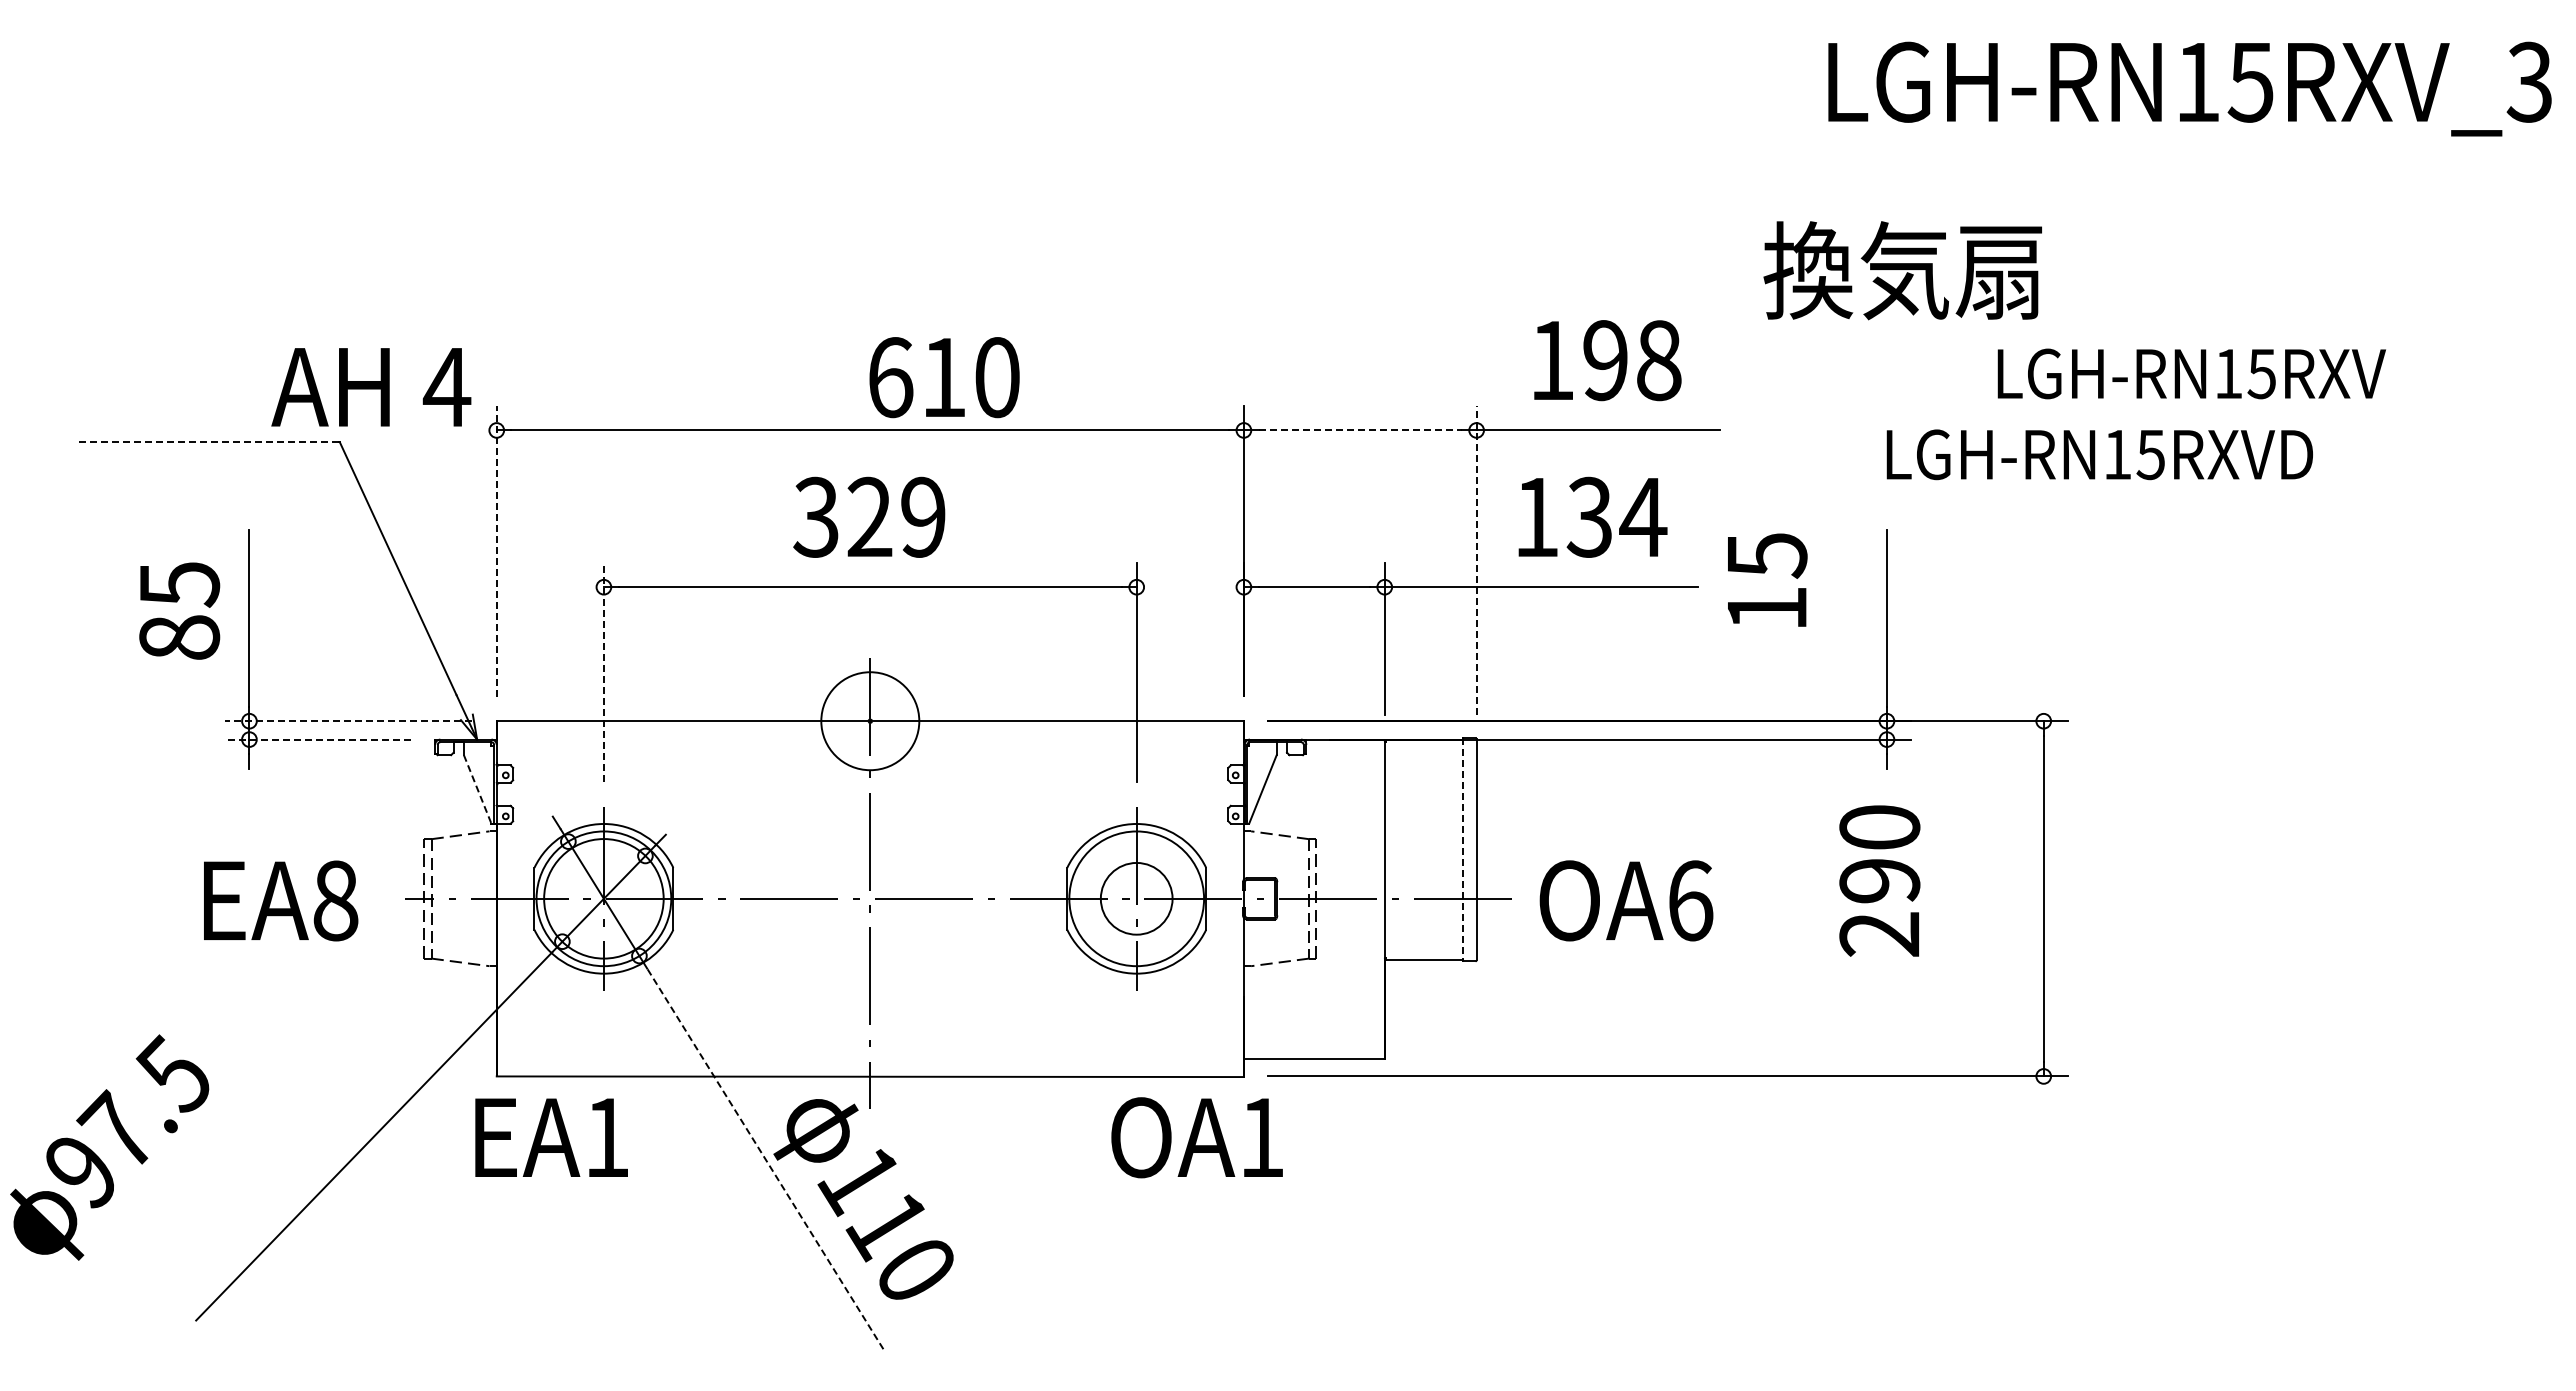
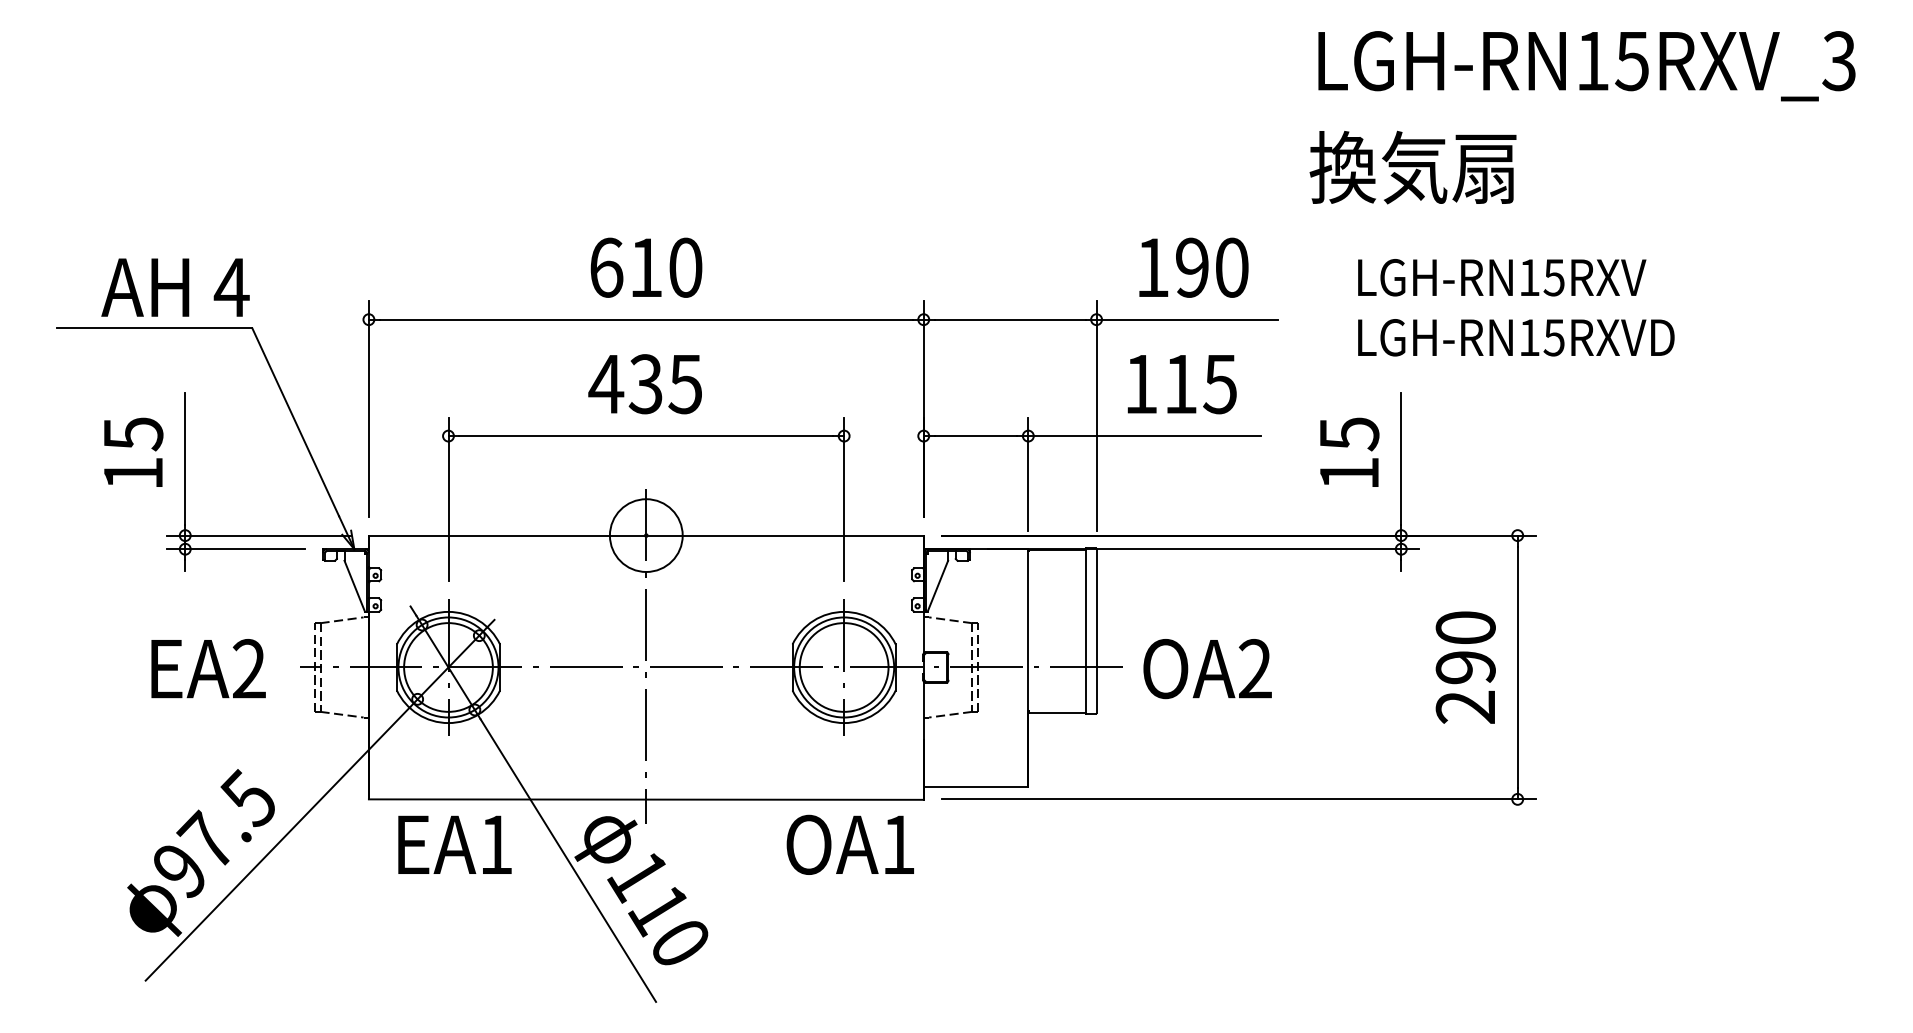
text: (2189, 88) -> (1586, 65), moved
text: (1902, 270) -> (1412, 167), moved
text: (1659, 360) -> (1232, 267), 198 -> 190
text: (2191, 373) -> (1501, 277), moved
text: (944, 377) -> (646, 267), moved
text: (371, 387) -> (175, 287), moved
line: (1360, 430) -> (1010, 319), dashed -> solid
line: (207, 442) -> (154, 328), dashed -> solid
text: (2099, 454) -> (1516, 337), moved
text: (868, 516) -> (644, 383), 329 -> 435
text: (1616, 516) -> (1200, 383), 134 -> 115
line: (496, 550) -> (368, 408), dashed -> solid
line: (1476, 559) -> (1096, 415), dashed -> solid
text: (1767, 579) -> (1349, 451), moved
text: (179, 637) -> (133, 473), 85 -> 15
line: (603, 672) -> (448, 499), dashed -> solid
line: (348, 721) -> (258, 535), dashed -> solid
line: (317, 739) -> (235, 549), dashed -> solid
line: (477, 789) -> (354, 586), dashed -> solid
line: (1462, 850) -> (1086, 631), dashed -> solid
text: (1879, 880) -> (1465, 667), moved
circle: (1136, 898) -> (843, 667), size x1.67
text: (335, 900) -> (249, 668), EA8 -> EA2
text: (1690, 900) -> (1255, 668), OA6 -> OA2
text: (551, 1137) -> (454, 844), moved
text: (1196, 1137) -> (849, 844), moved
text: (109, 1147) -> (200, 852), moved
line: (765, 1158) -> (568, 860), dashed -> solid

